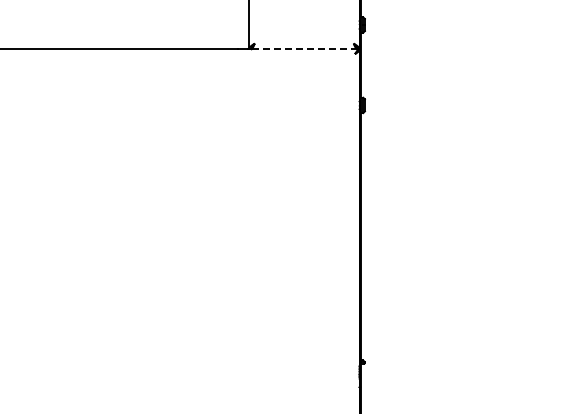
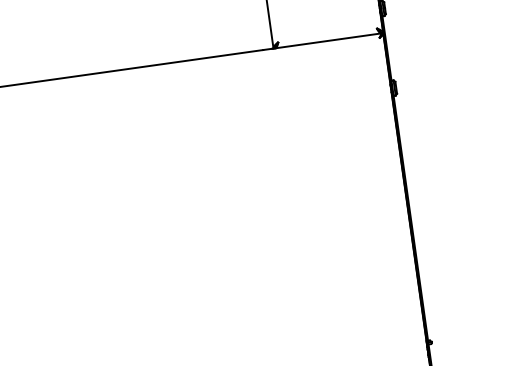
line: (302, 49) -> (326, 41), dashed -> solid

